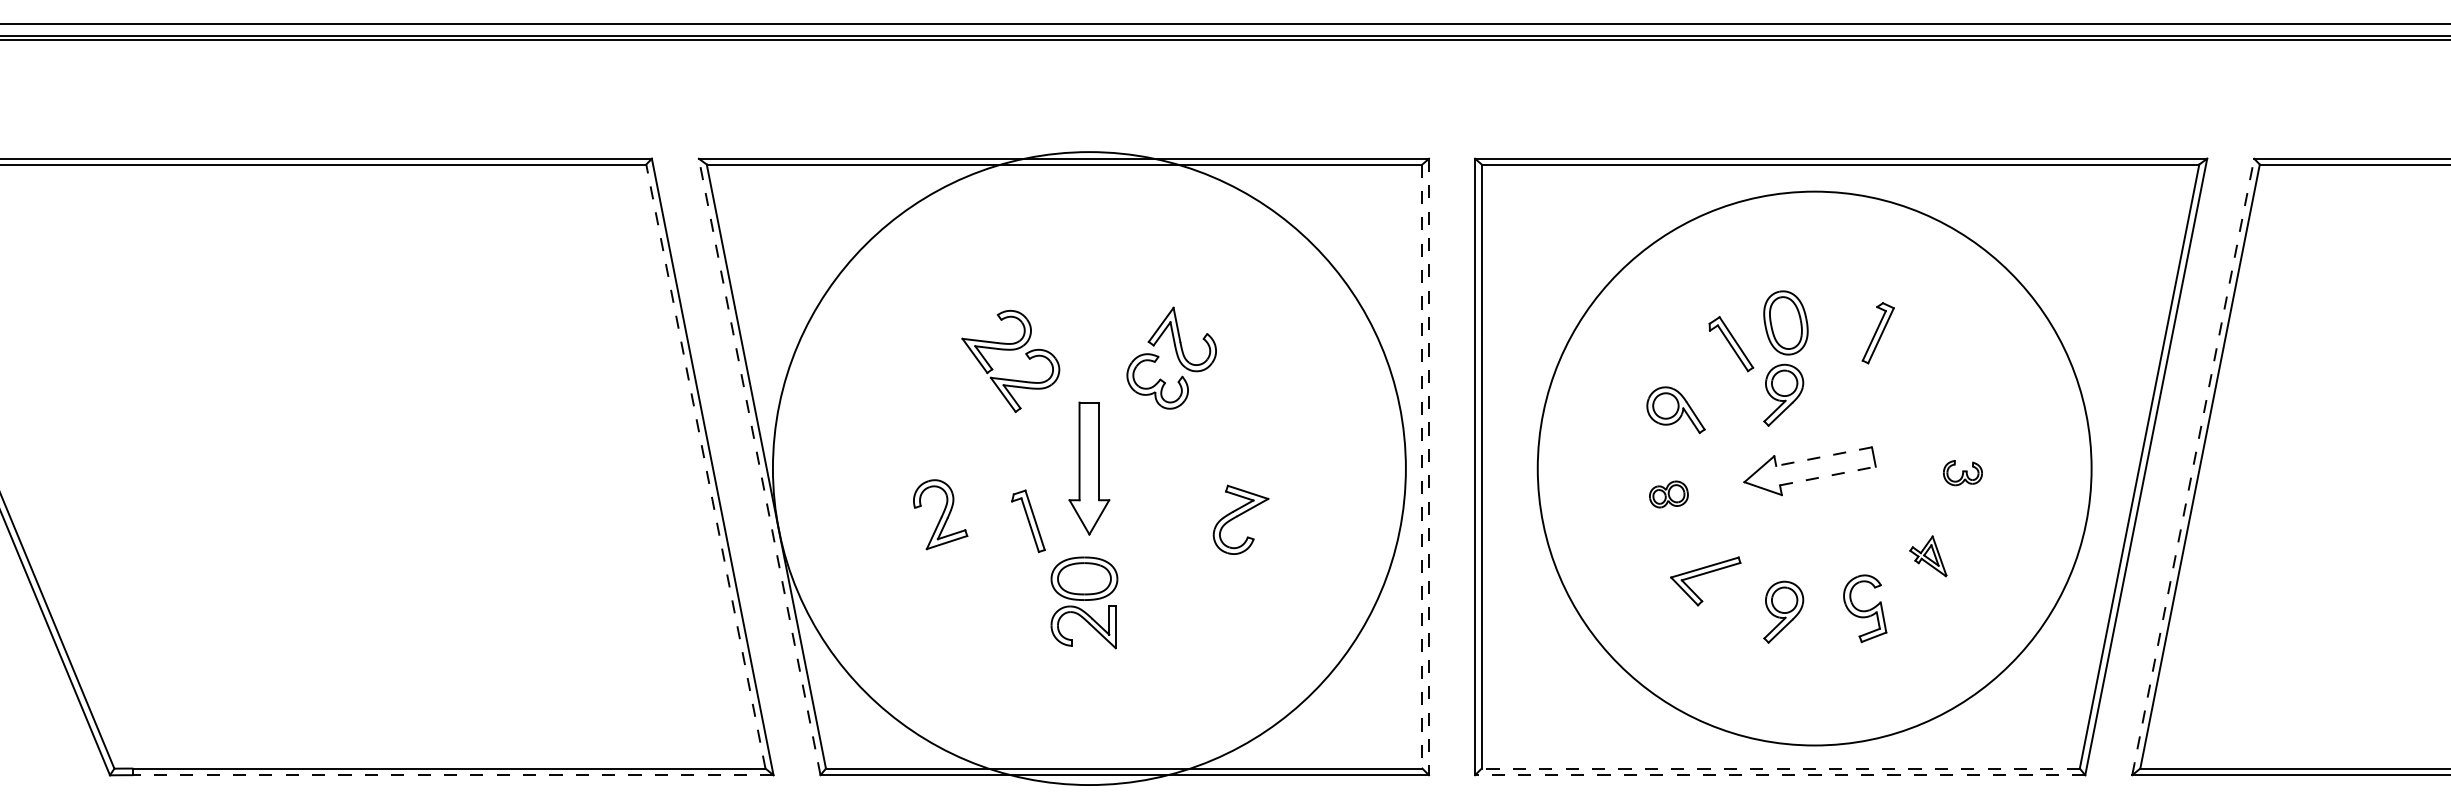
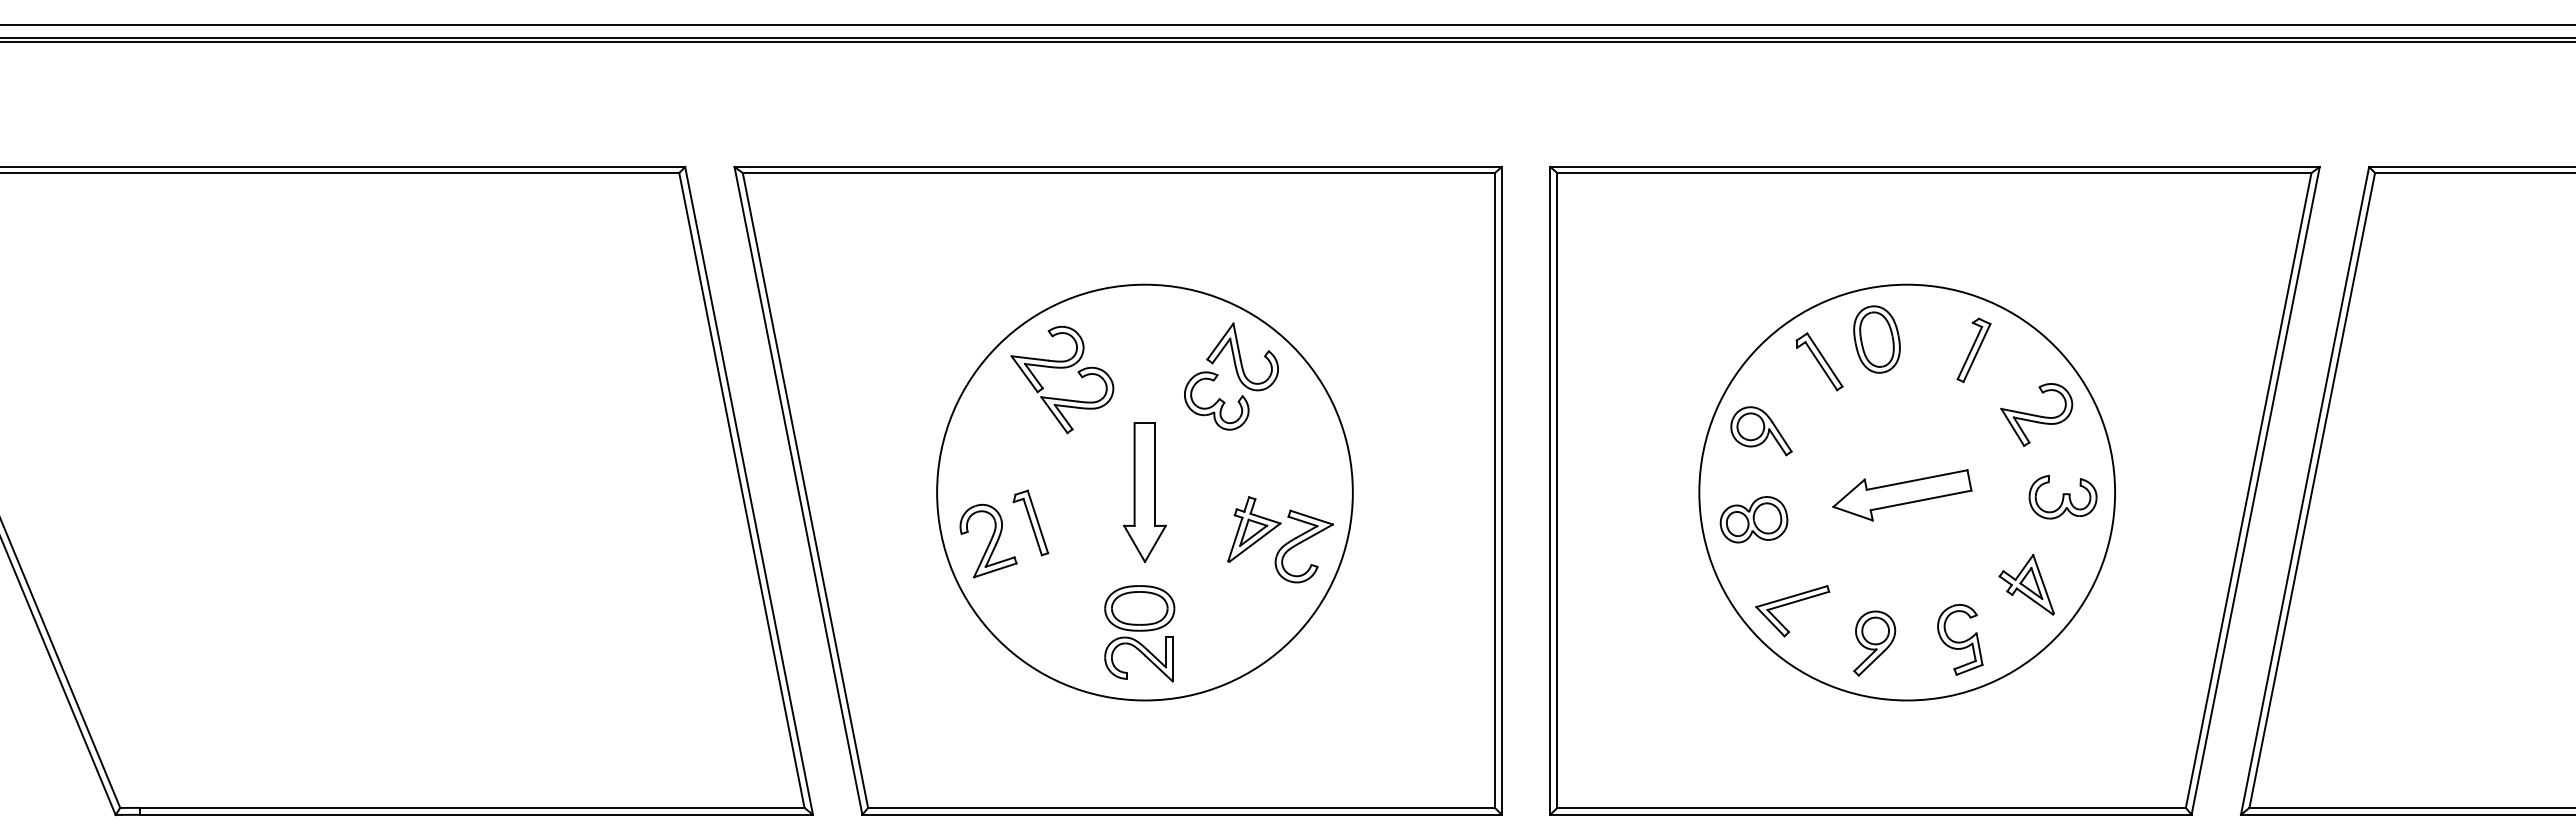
part: (1937, 394) -> (2036, 414), added
part: (1783, 395) -> (1874, 415), removed
line: (1823, 457) -> (1916, 480), dashed -> solid
line: (705, 466) -> (741, 490), dashed -> solid
line: (759, 466) -> (798, 490), dashed -> solid
line: (1421, 466) -> (1494, 490), dashed -> solid
line: (1428, 466) -> (1501, 490), dashed -> solid
line: (2193, 466) -> (2305, 490), dashed -> solid
circle: (1088, 468) -> (1144, 492), size x0.62
circle: (1814, 468) -> (1907, 492), size x0.71
part: (1962, 473) -> (2062, 497), size x1.67
line: (1828, 476) -> (1921, 500), dashed -> solid
part: (1668, 494) -> (1753, 519), size x1.67
part: (1193, 503) -> (1254, 529), added
part: (1028, 520) -> (1030, 522), moved
part: (1928, 556) -> (2026, 584), size x1.43
line: (1780, 768) -> (1871, 807), dashed -> solid
line: (453, 774) -> (476, 814), dashed -> solid
line: (1779, 774) -> (1870, 814), dashed -> solid

